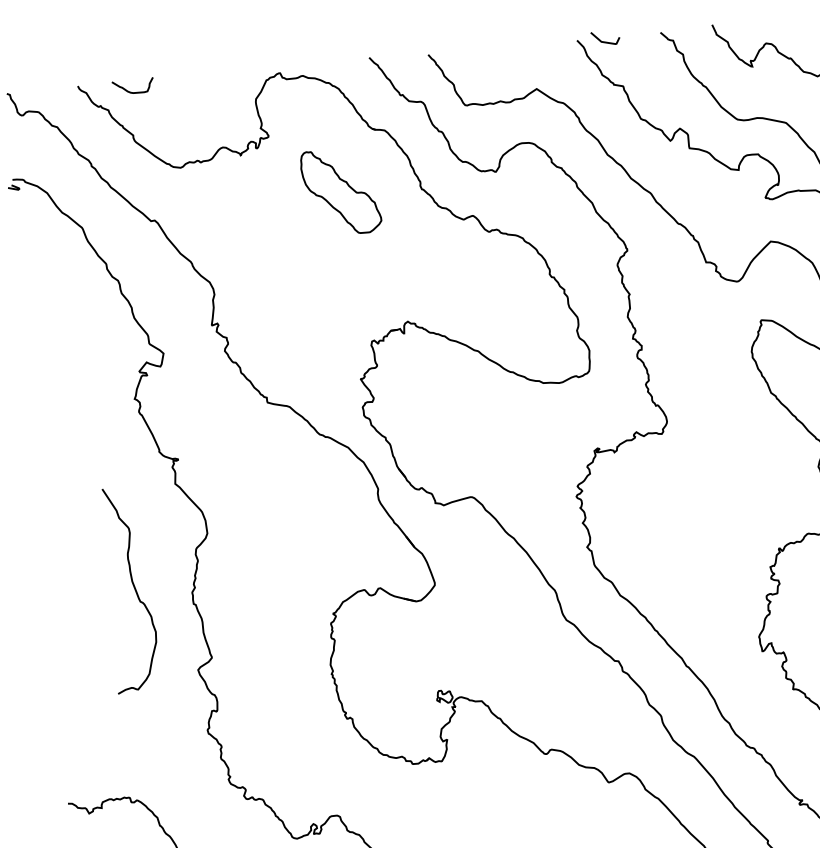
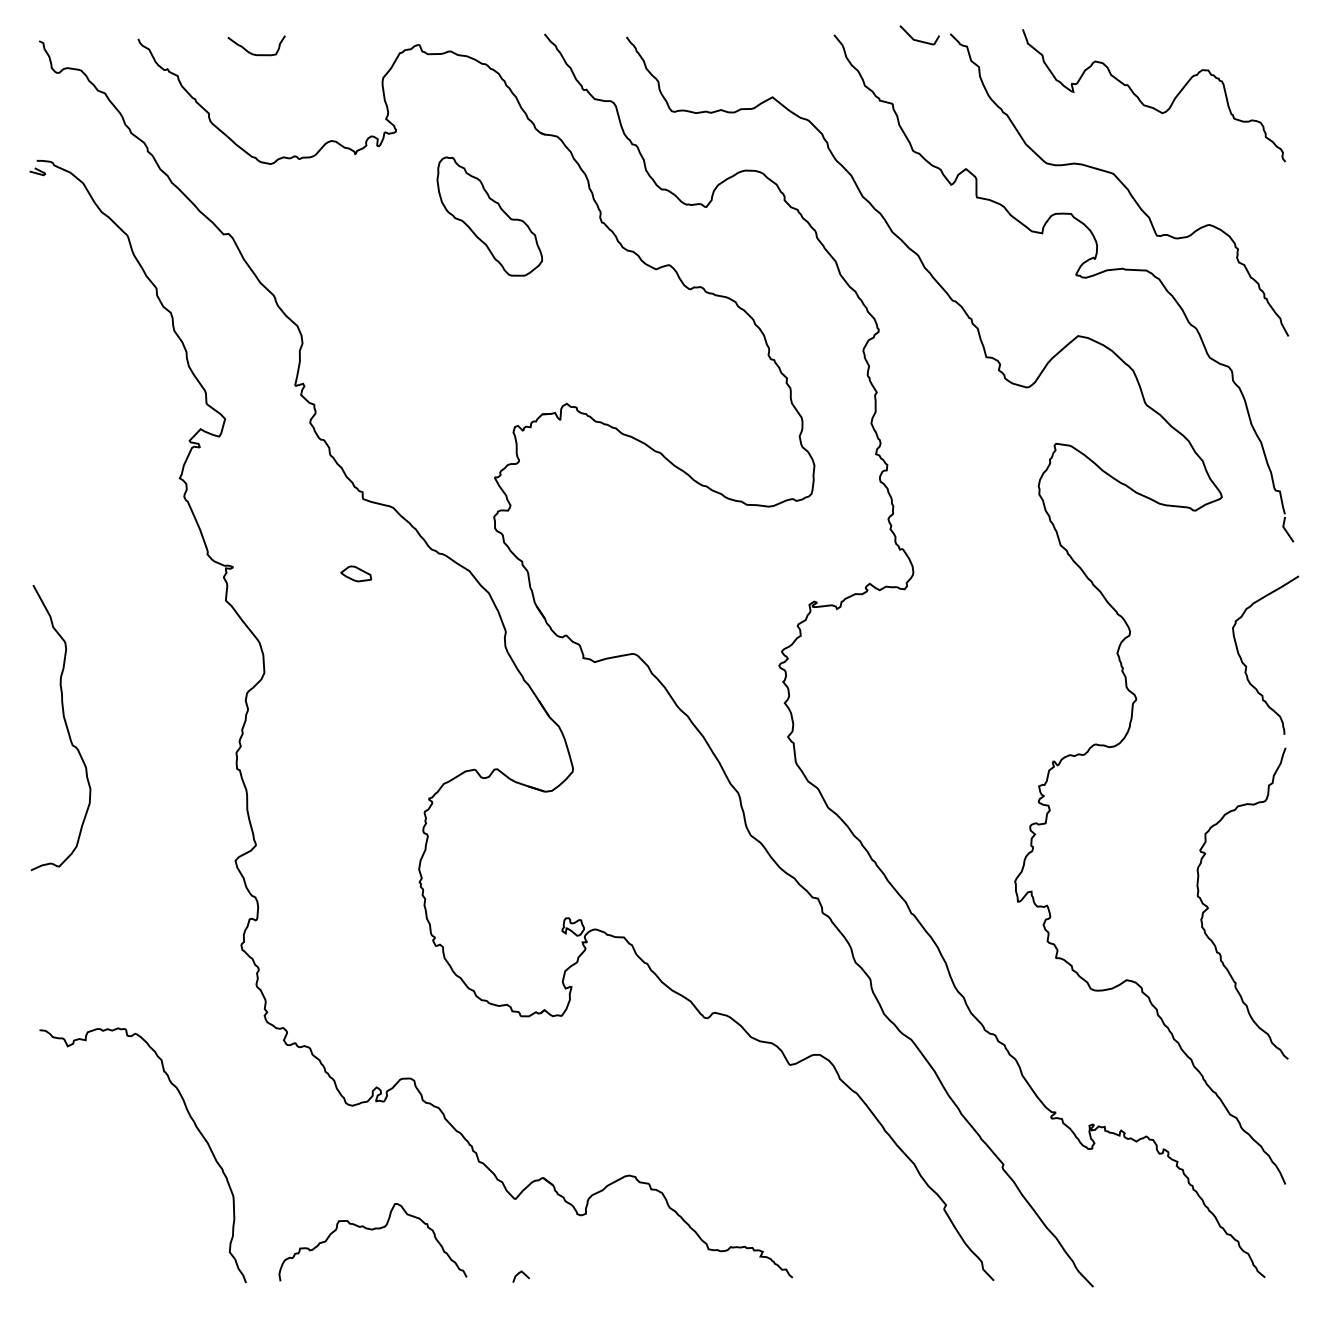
curve: (604, 41) -> (917, 39), moved
curve: (132, 92) -> (254, 53), moved
part: (267, 456) -> (356, 573), added
curve: (134, 588) -> (65, 726), moved

